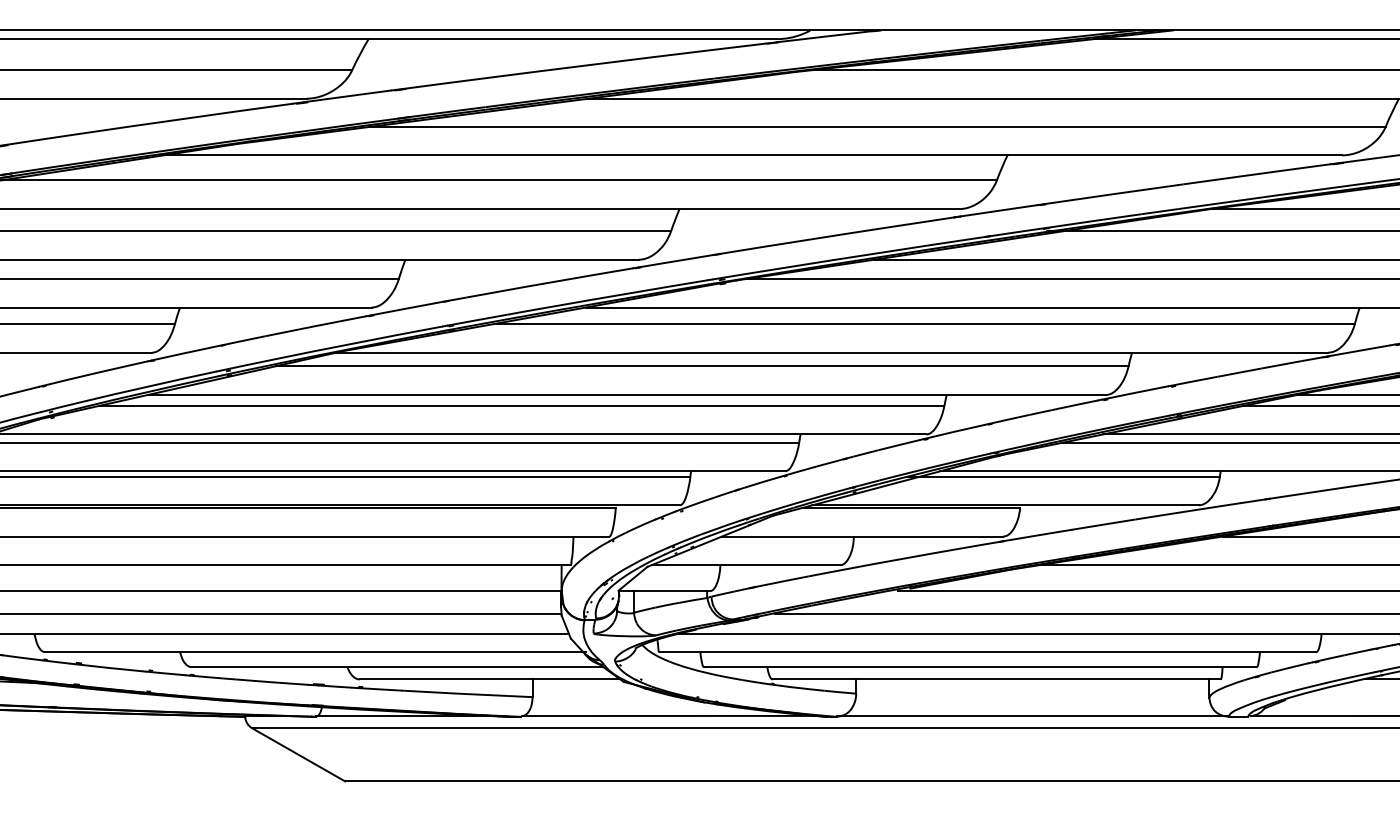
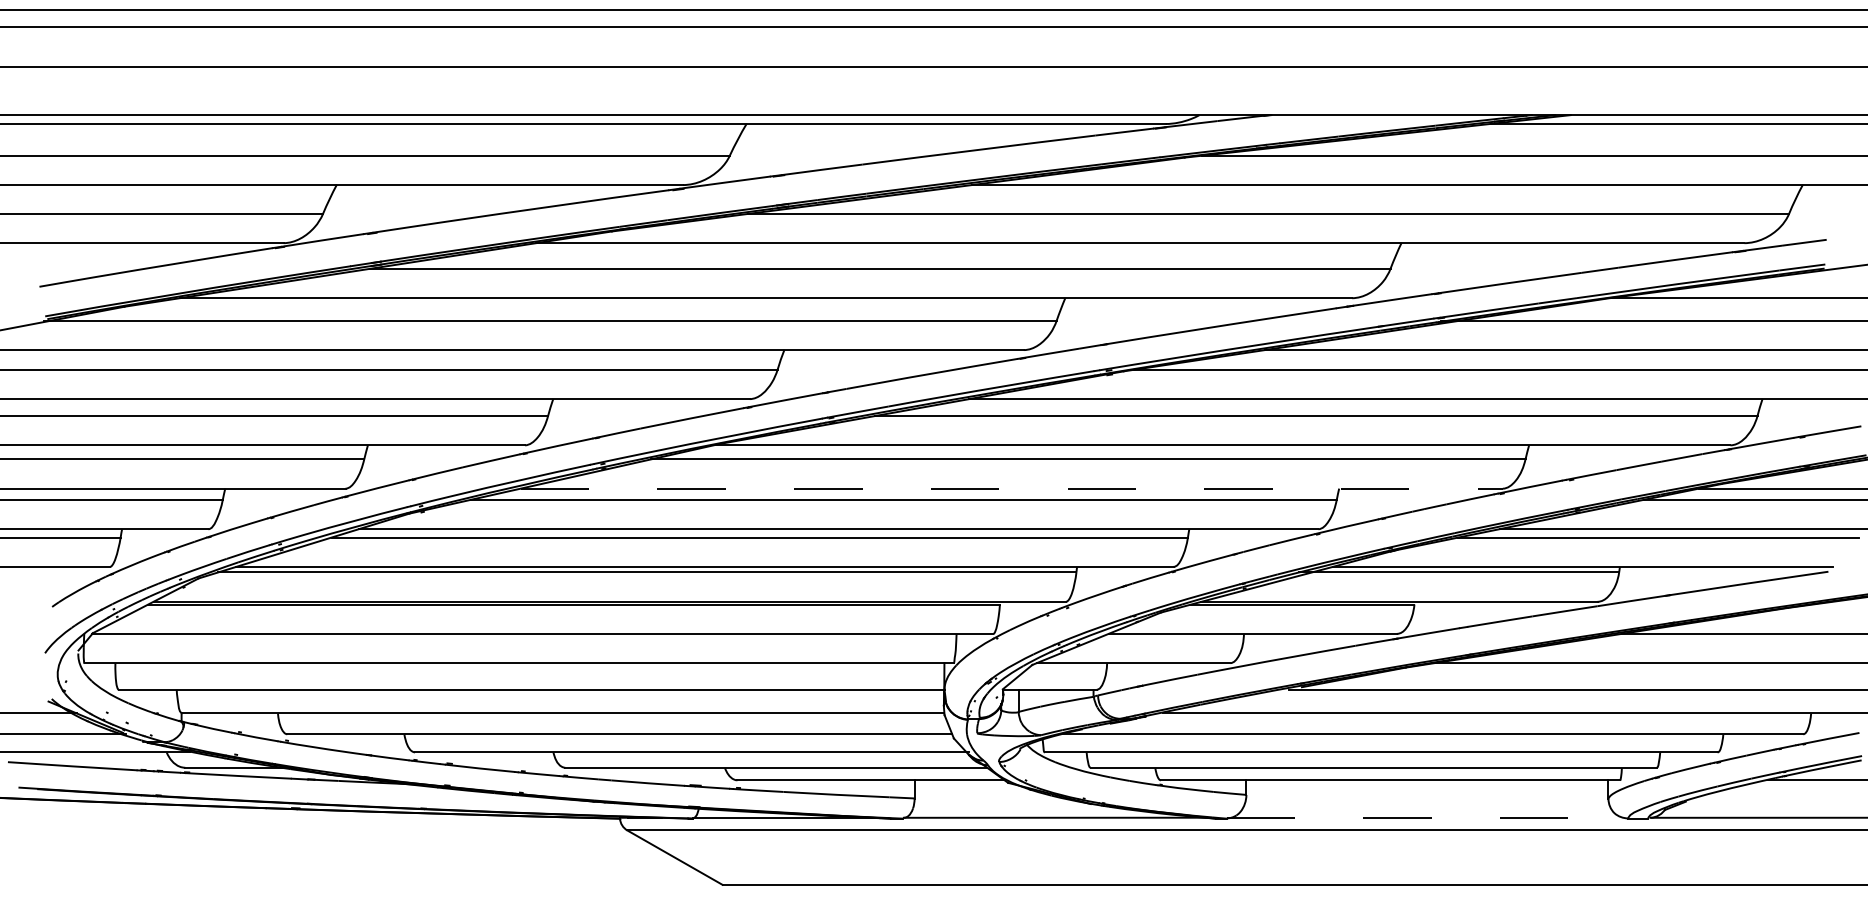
line: (628, 394) -> (1012, 488), solid -> dashed
line: (1032, 715) -> (1427, 817), solid -> dashed

